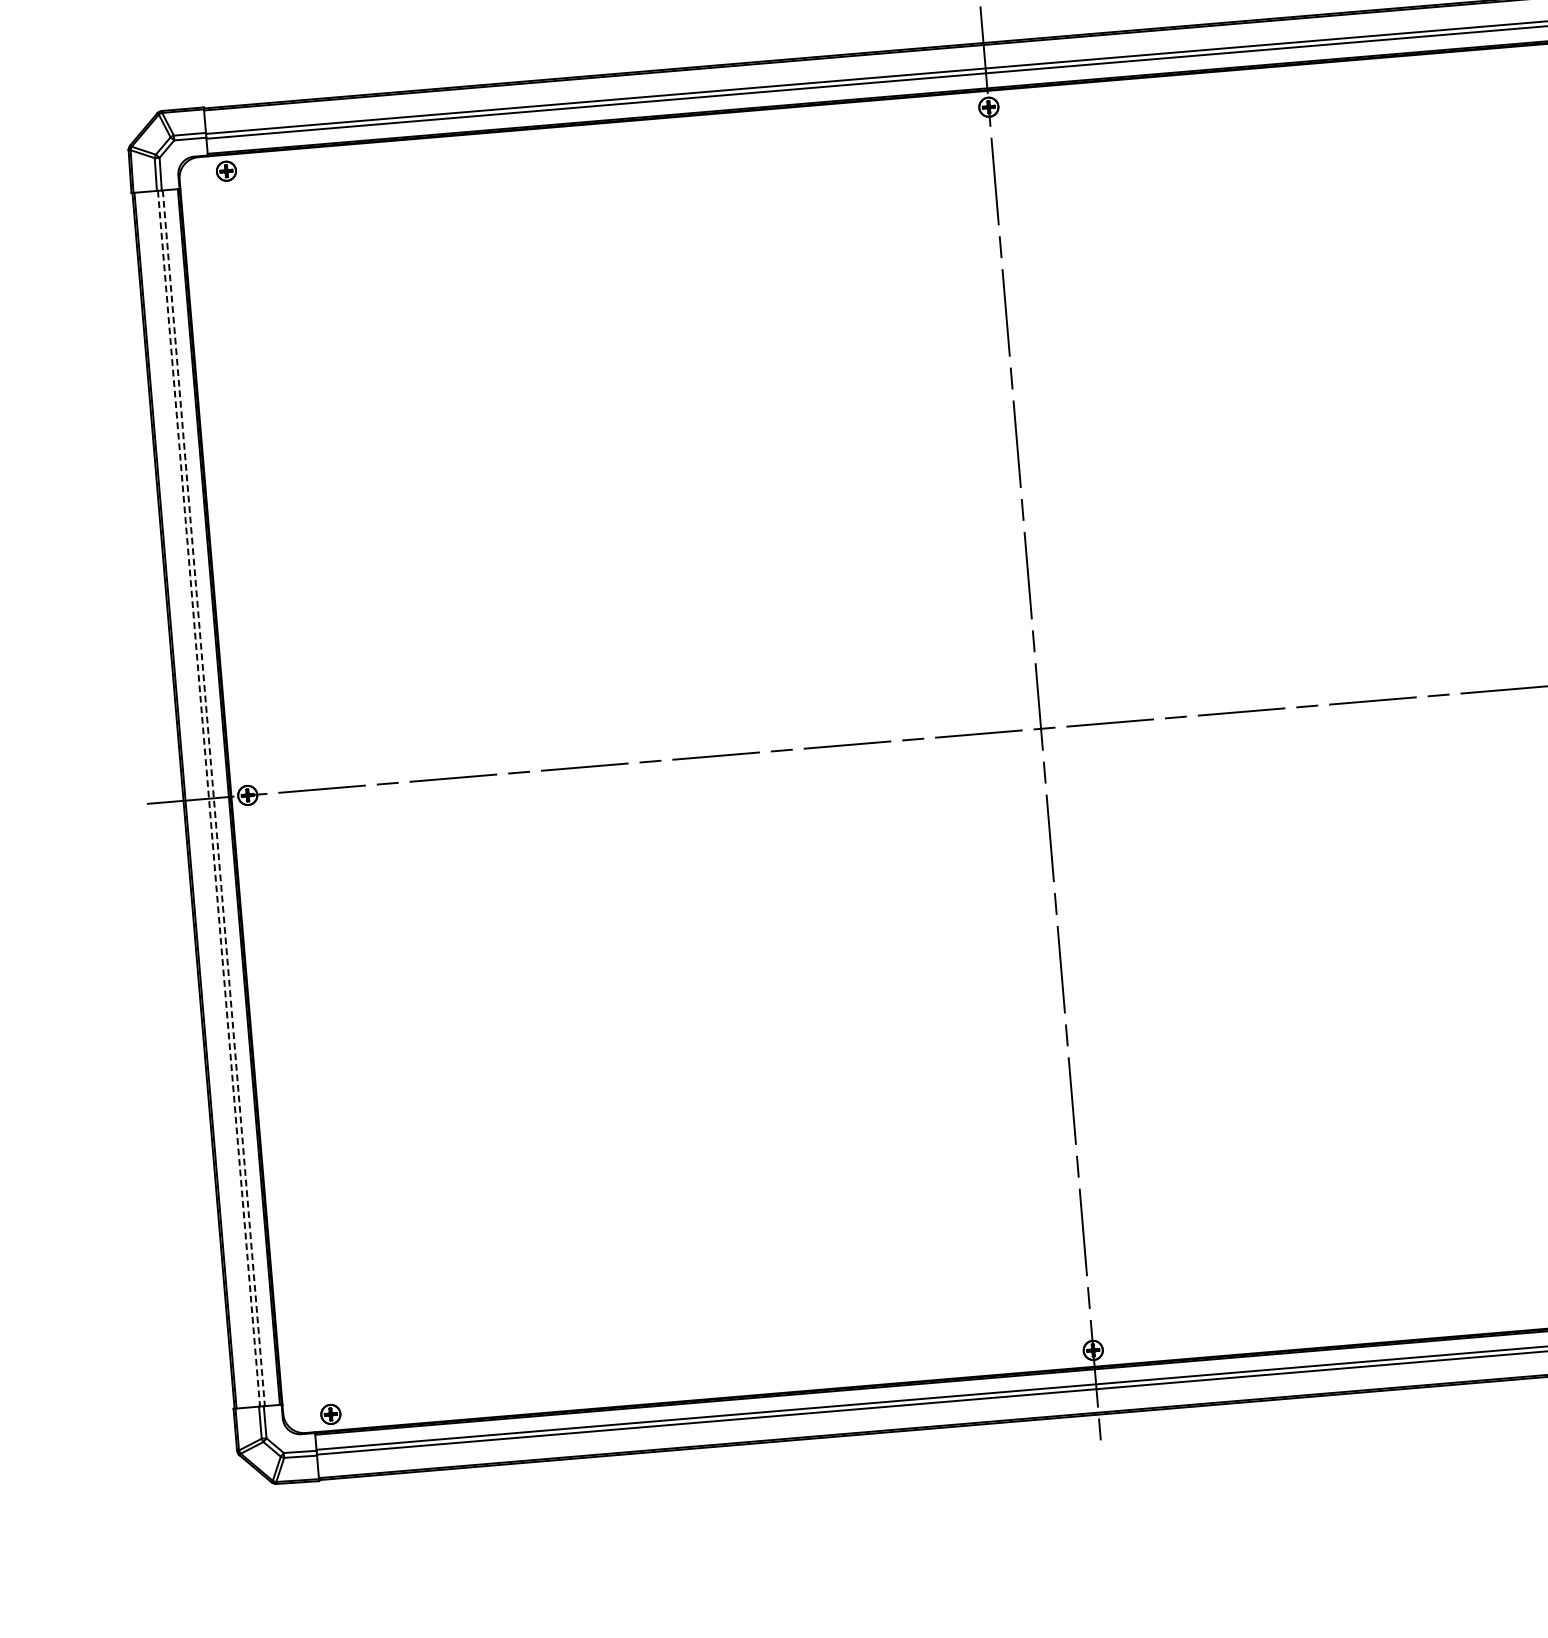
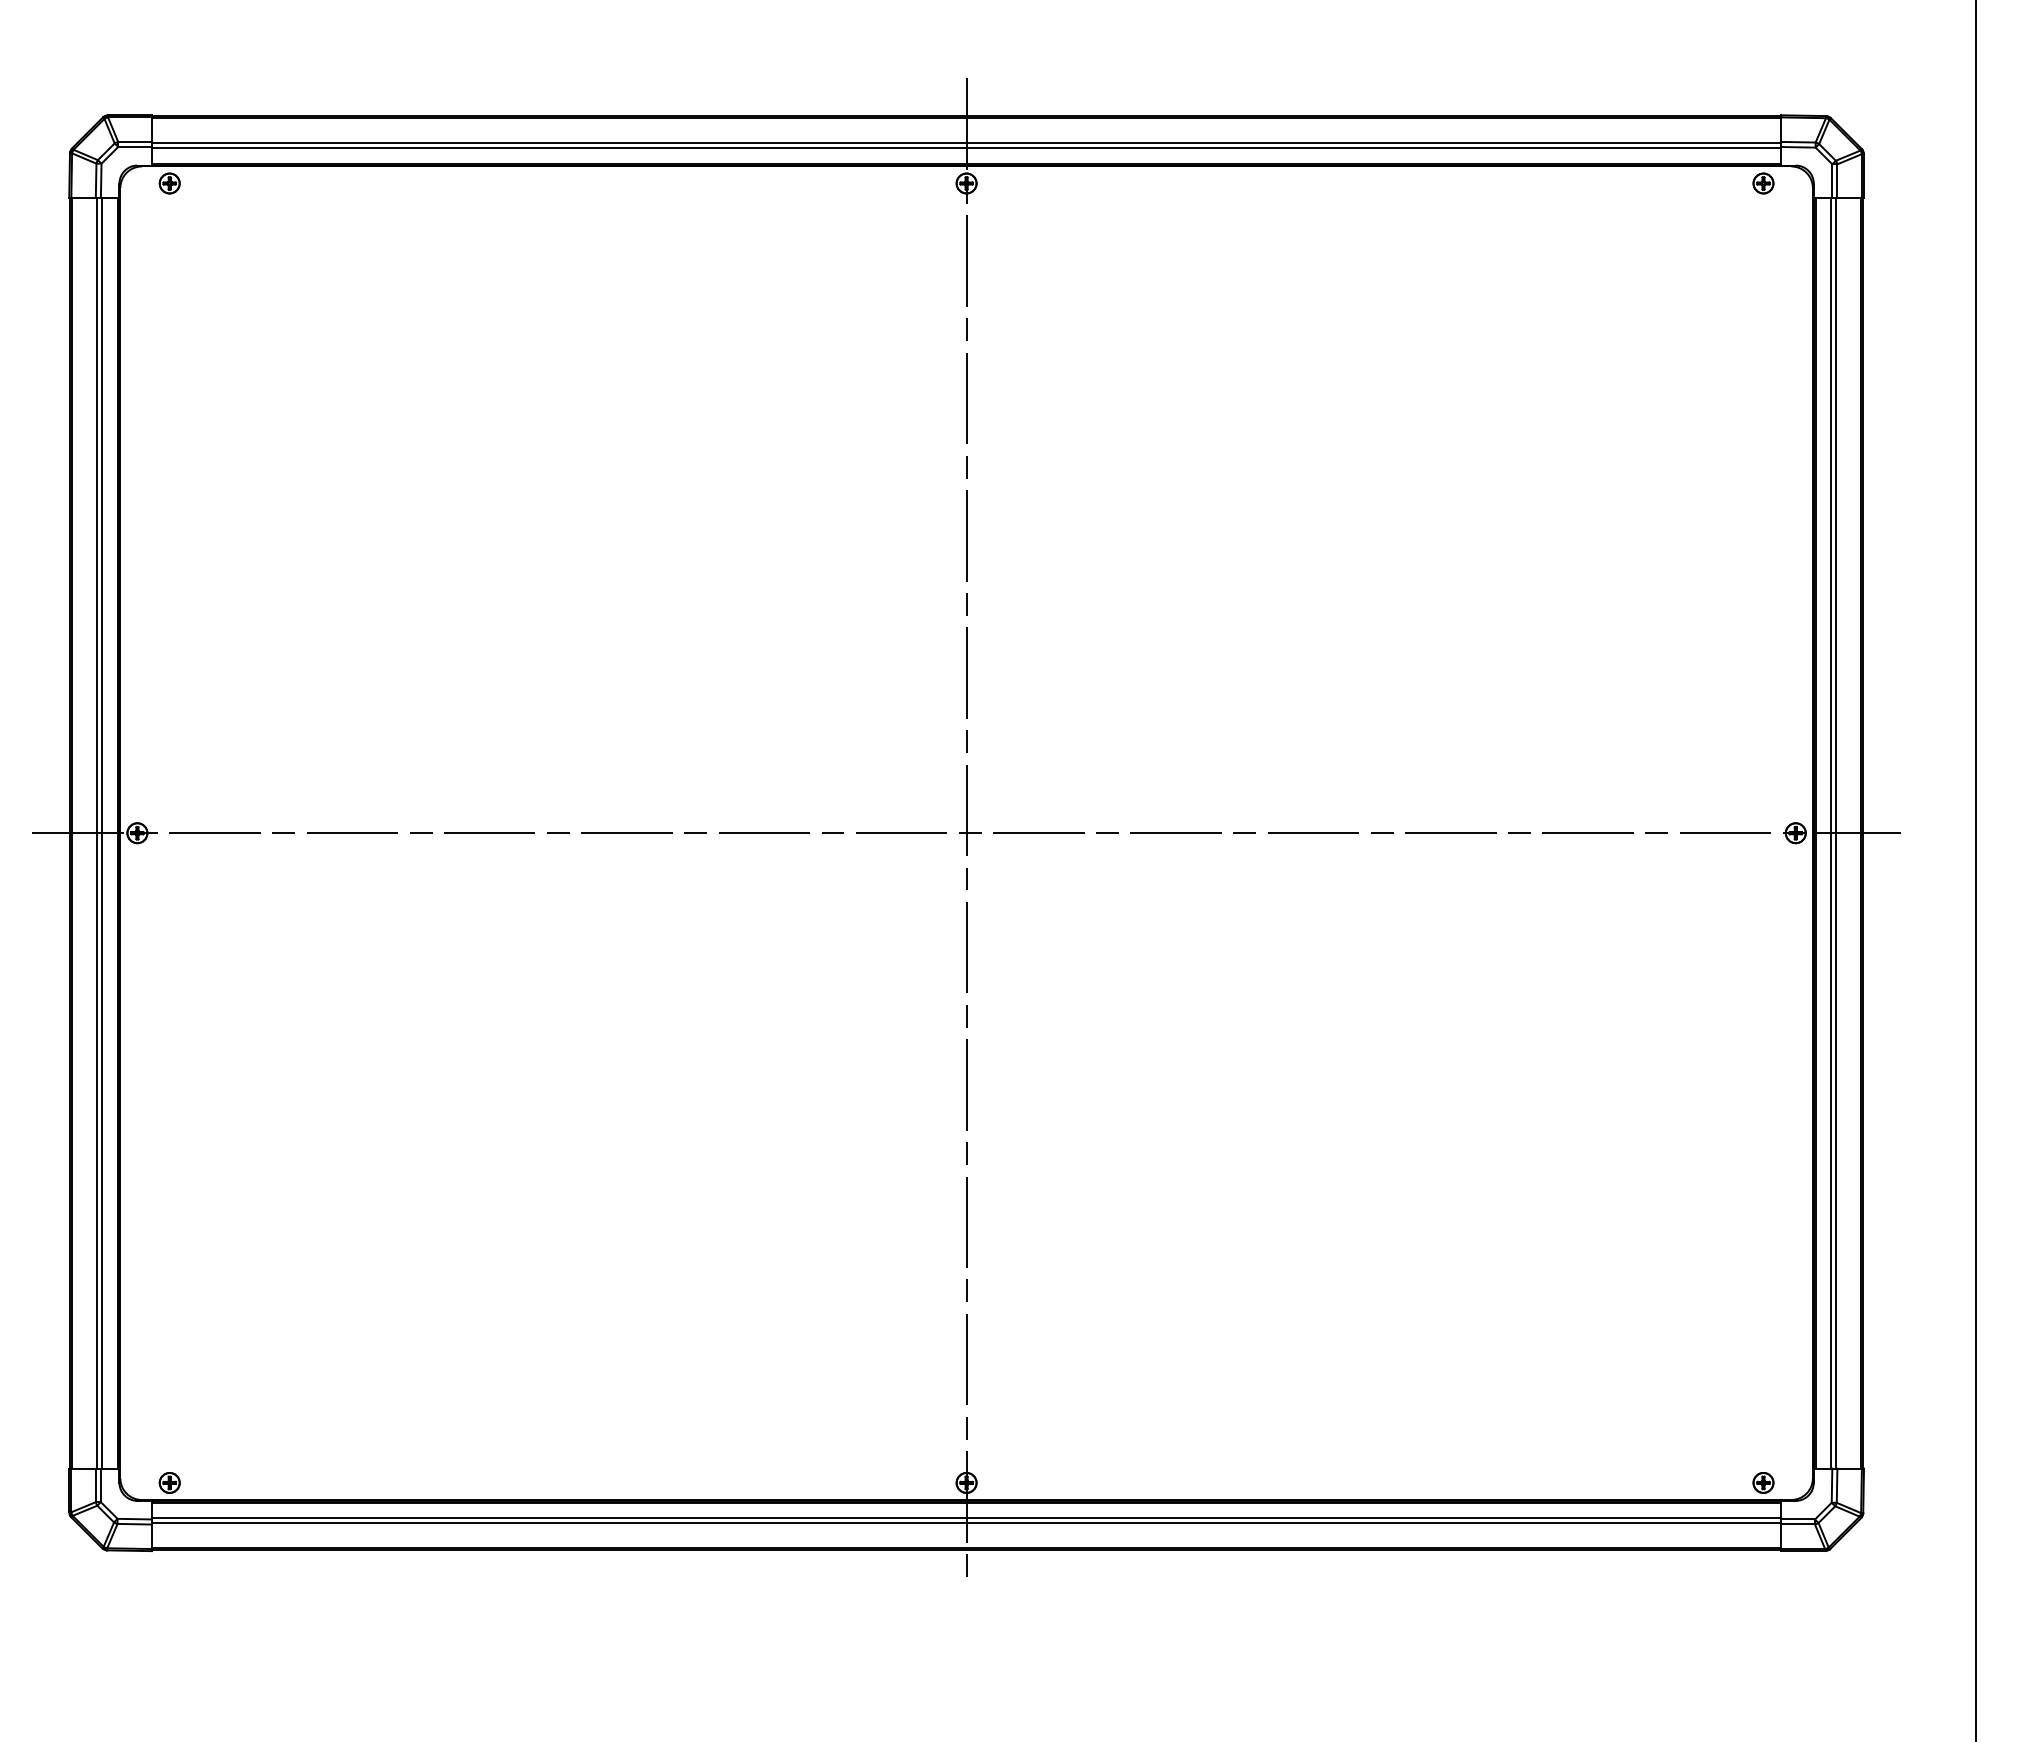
line: (208, 798) -> (96, 833), dashed -> solid
line: (214, 798) -> (102, 833), dashed -> solid

